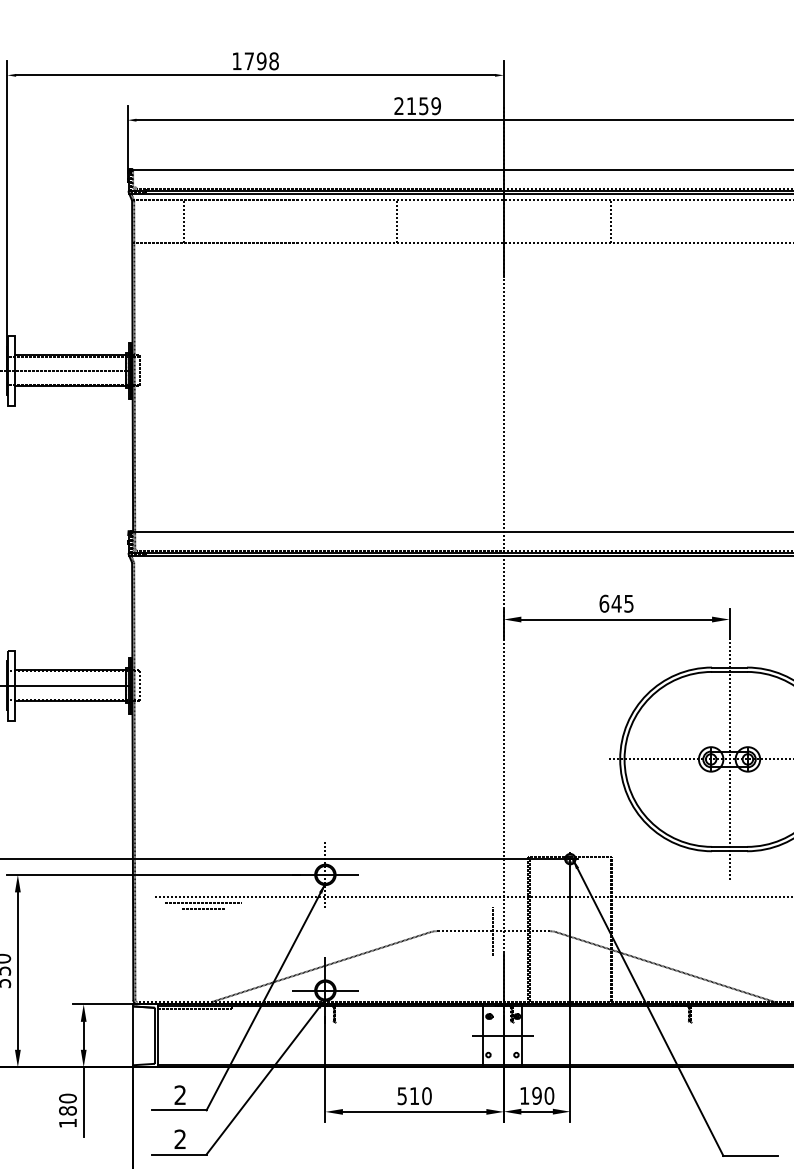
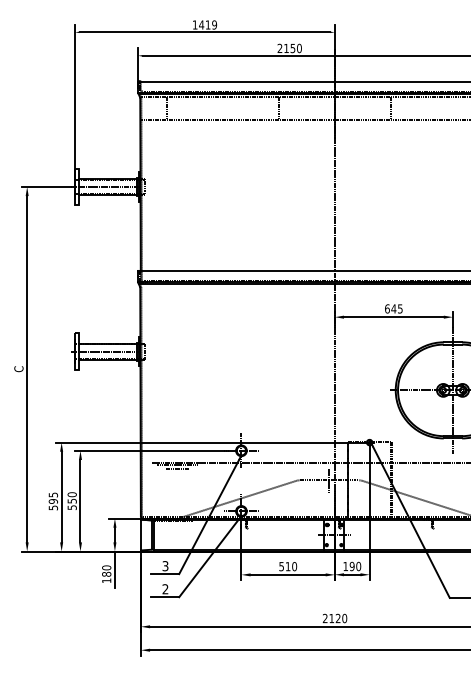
text: (262, 60) -> (208, 24), 1798 -> 1419
text: (436, 106) -> (299, 48), 2159 -> 2150
text: (180, 1095) -> (165, 566), 2 -> 3

